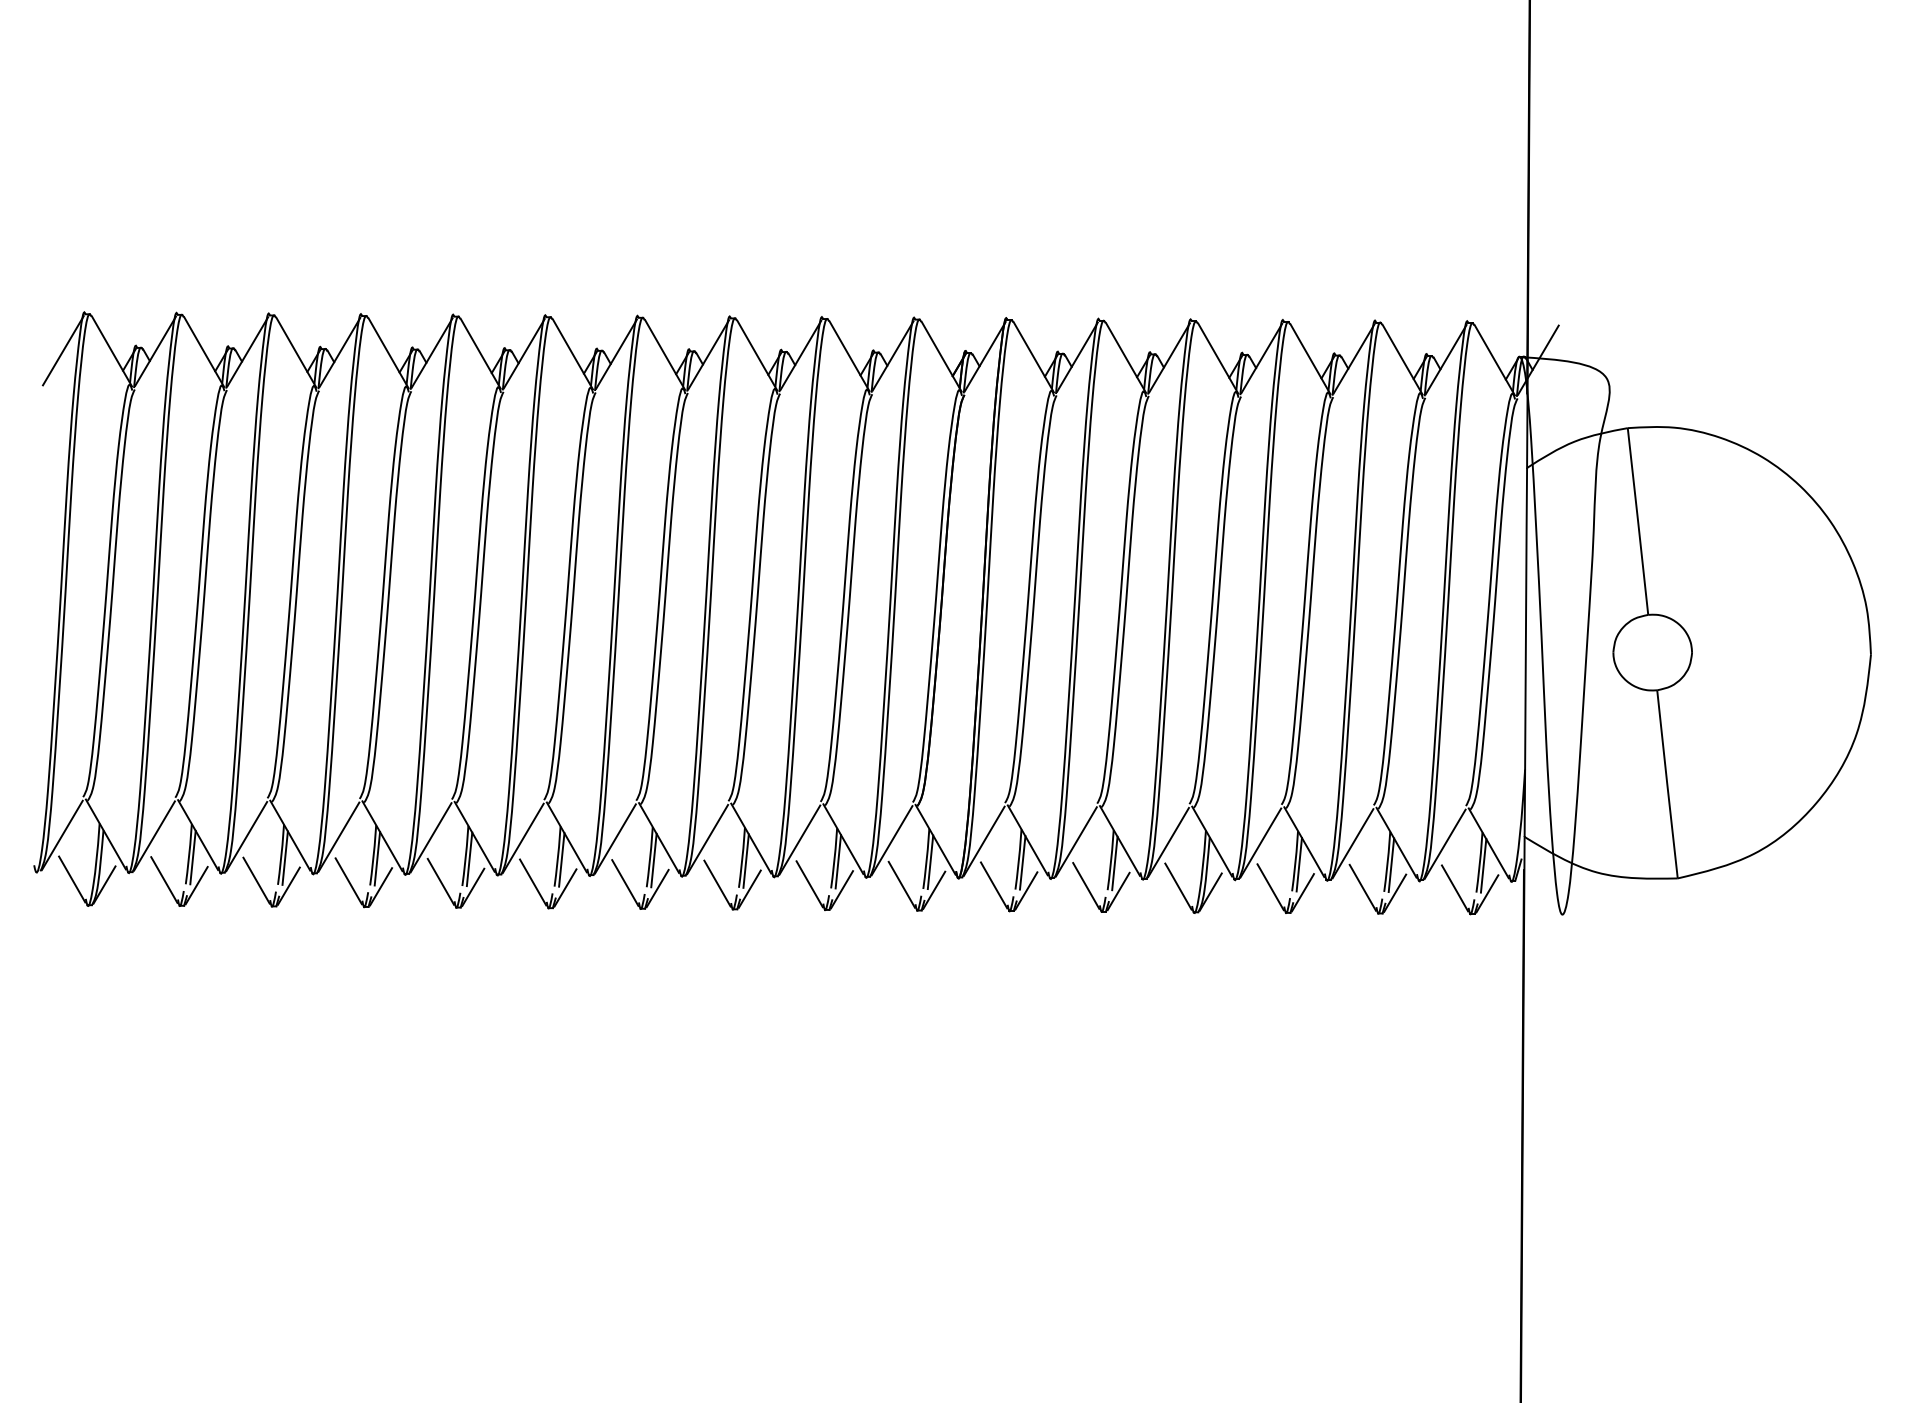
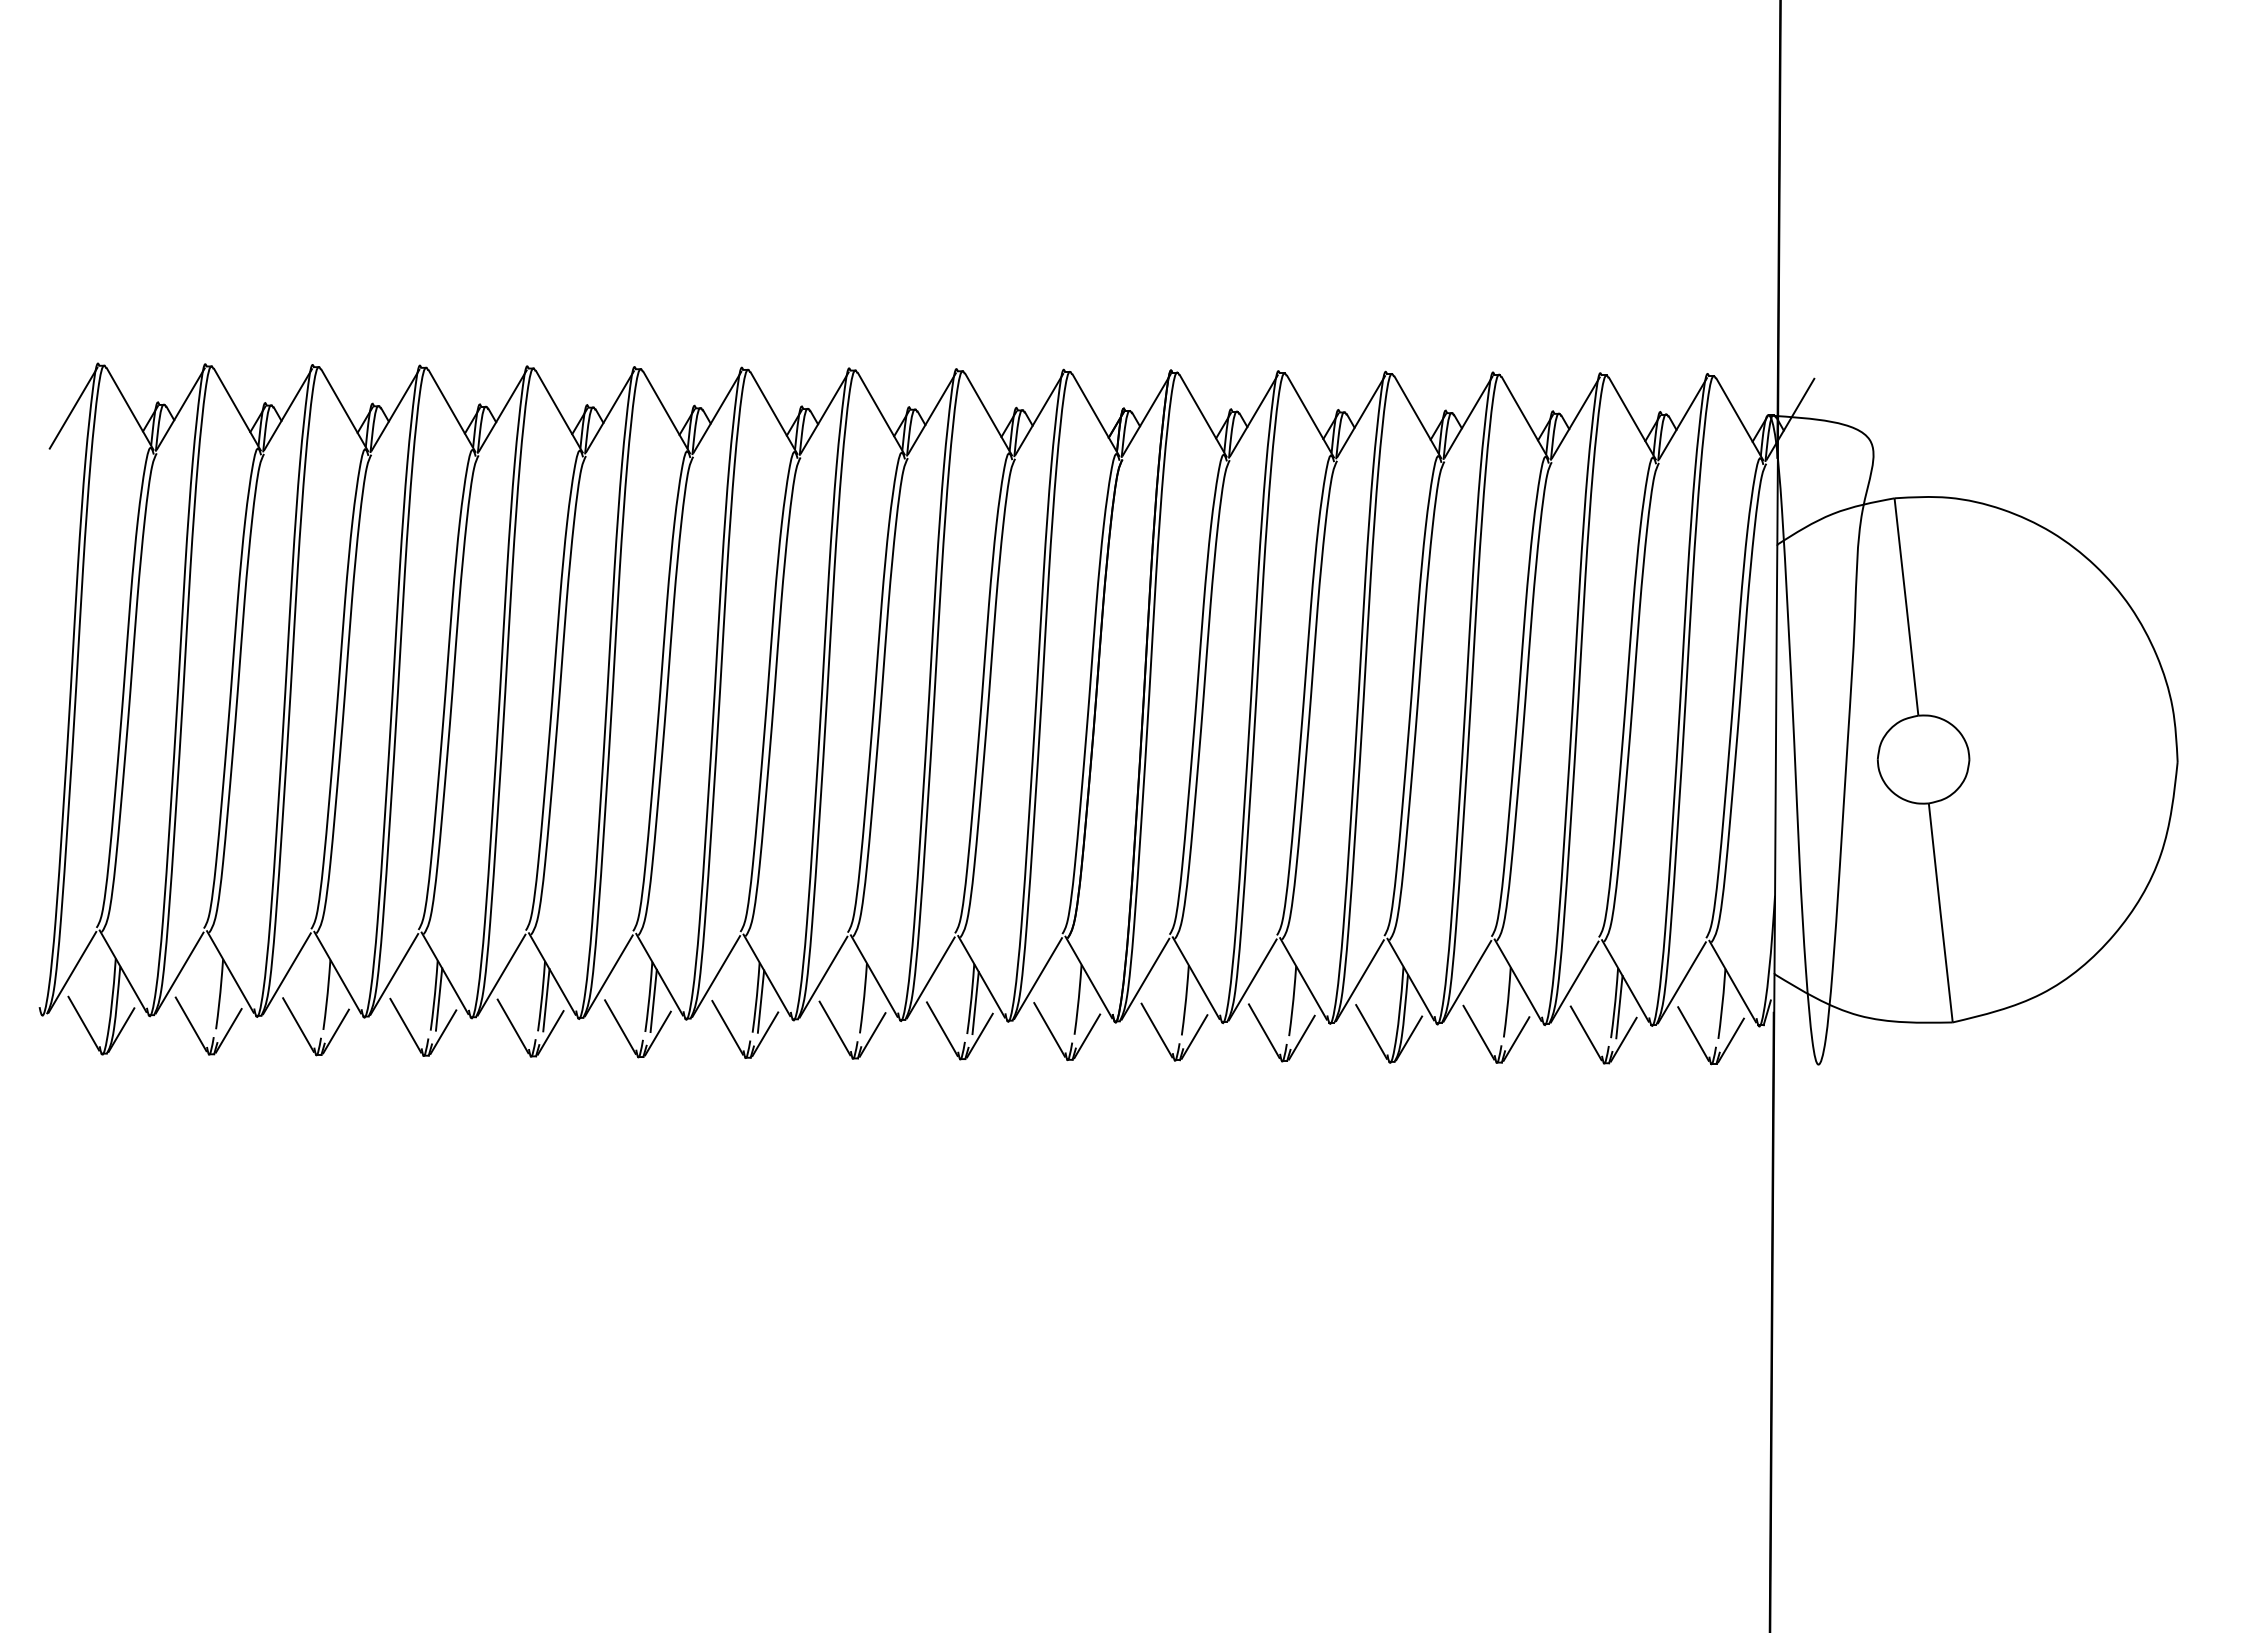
line: (193, 857) -> (224, 998), removed
line: (284, 857) -> (331, 998), removed
line: (746, 861) -> (868, 1002), removed
line: (930, 862) -> (1082, 1003), removed
line: (1022, 863) -> (1190, 1004), removed
line: (1114, 863) -> (1297, 1004), removed
line: (1299, 864) -> (1512, 1006), removed
line: (1483, 865) -> (1726, 1007), removed

